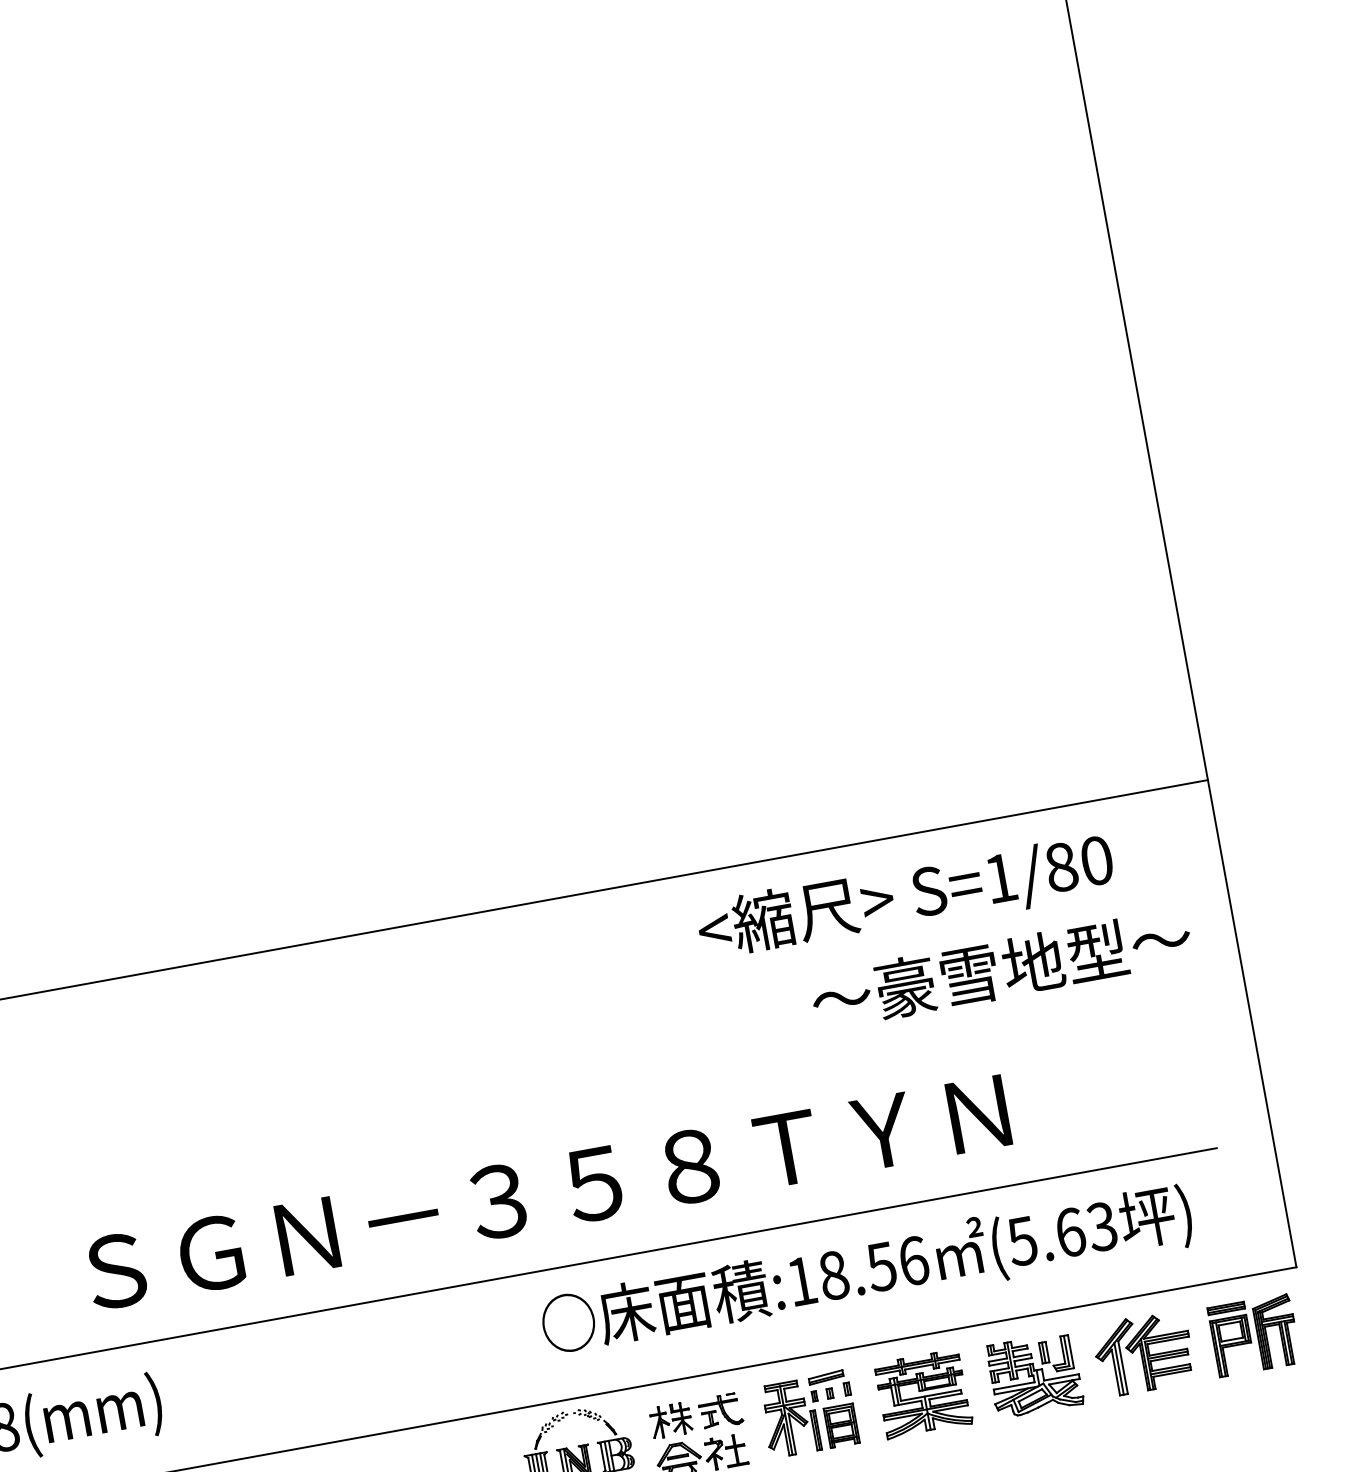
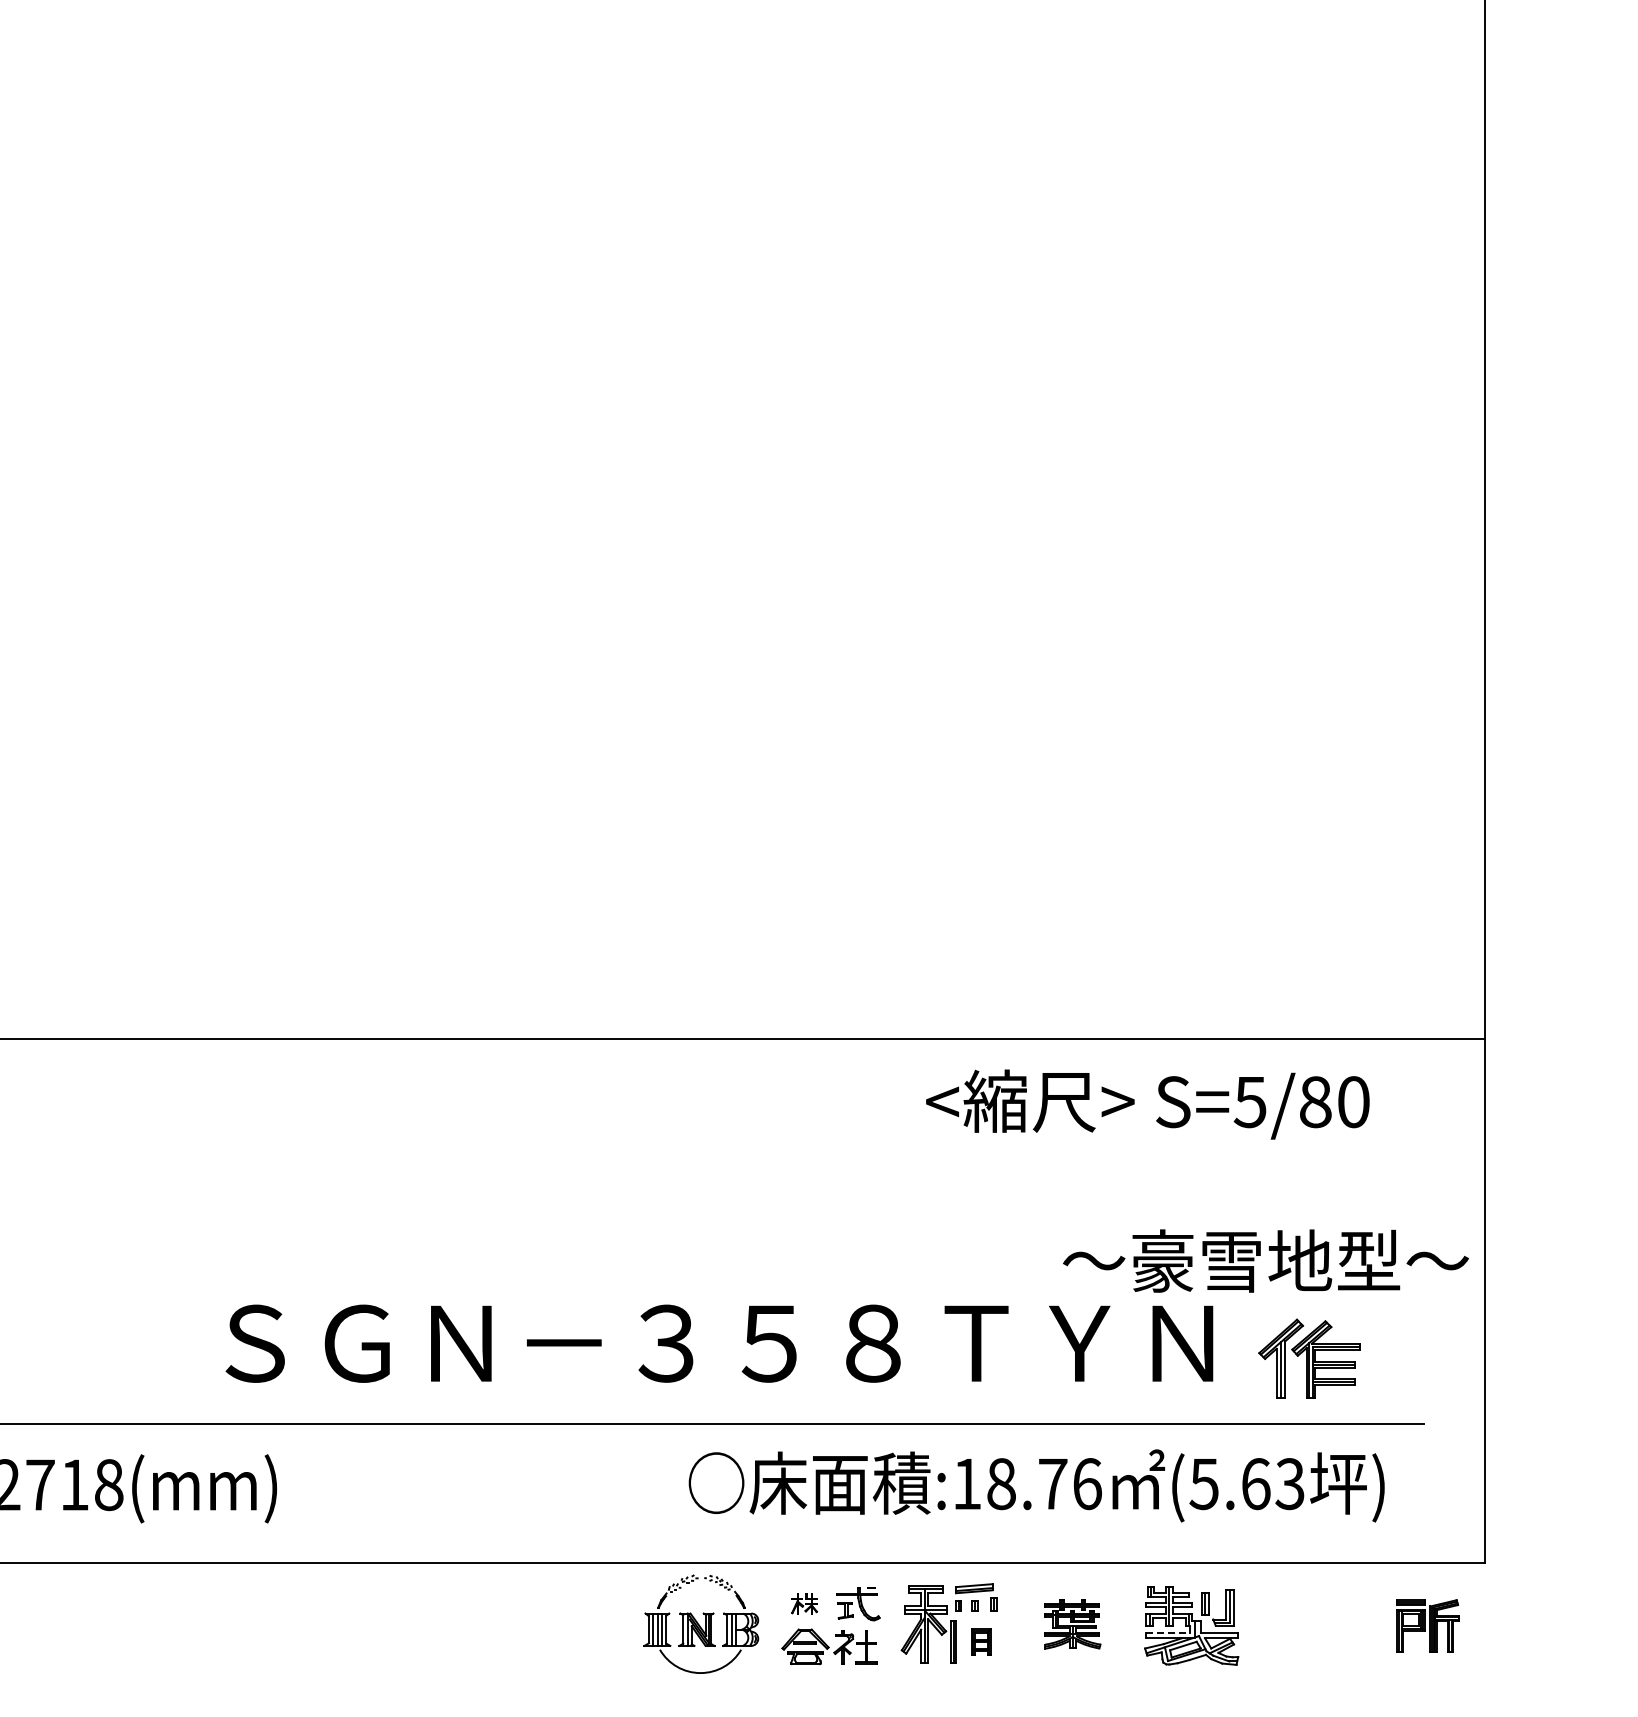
text: (1000, 878) -> (1249, 1102), S=1/80 -> S=5/80
text: (1001, 968) -> (1265, 1260), moved
text: (881, 1267) -> (1052, 1484), :18.56 -> :18.76
part: (1253, 1335) -> (1427, 1625), size x0.7
part: (1143, 1353) -> (1309, 1358), moved
line: (1014, 1386) -> (1168, 1633), solid -> dashed
part: (923, 1394) -> (1072, 1624), size x0.6
part: (670, 1419) -> (804, 1603), size x0.6
part: (841, 1425) -> (981, 1641), size x0.6

